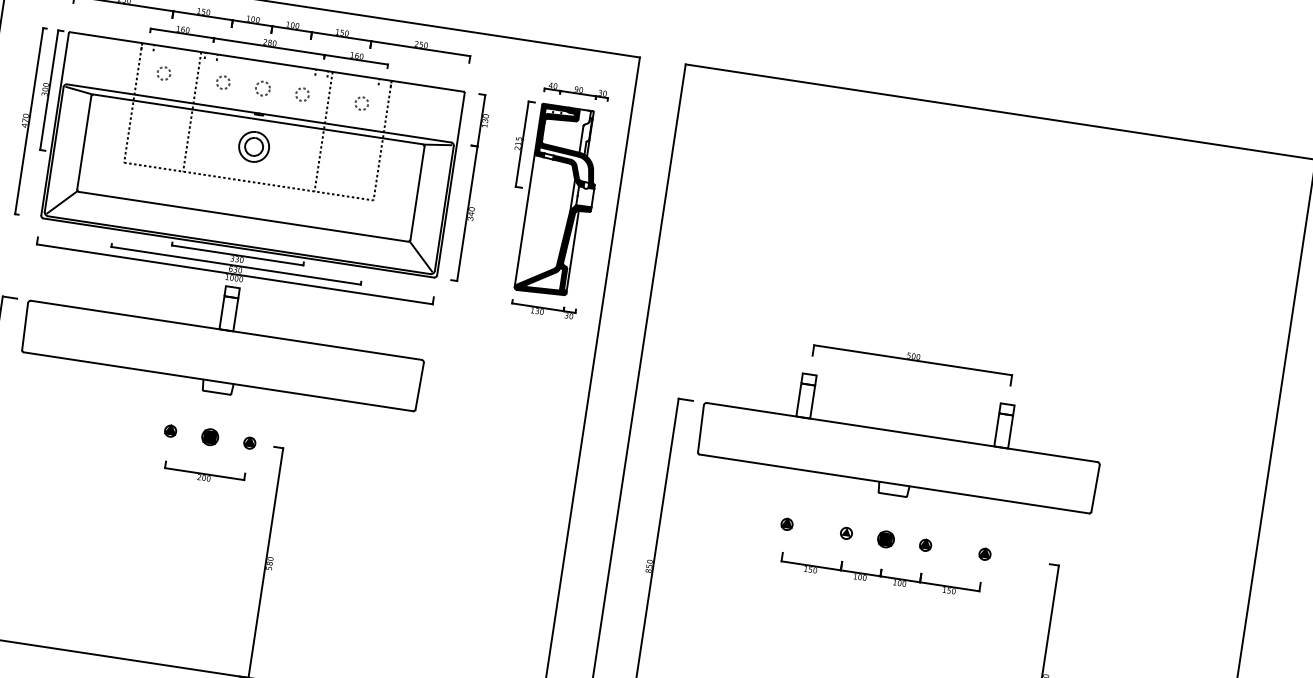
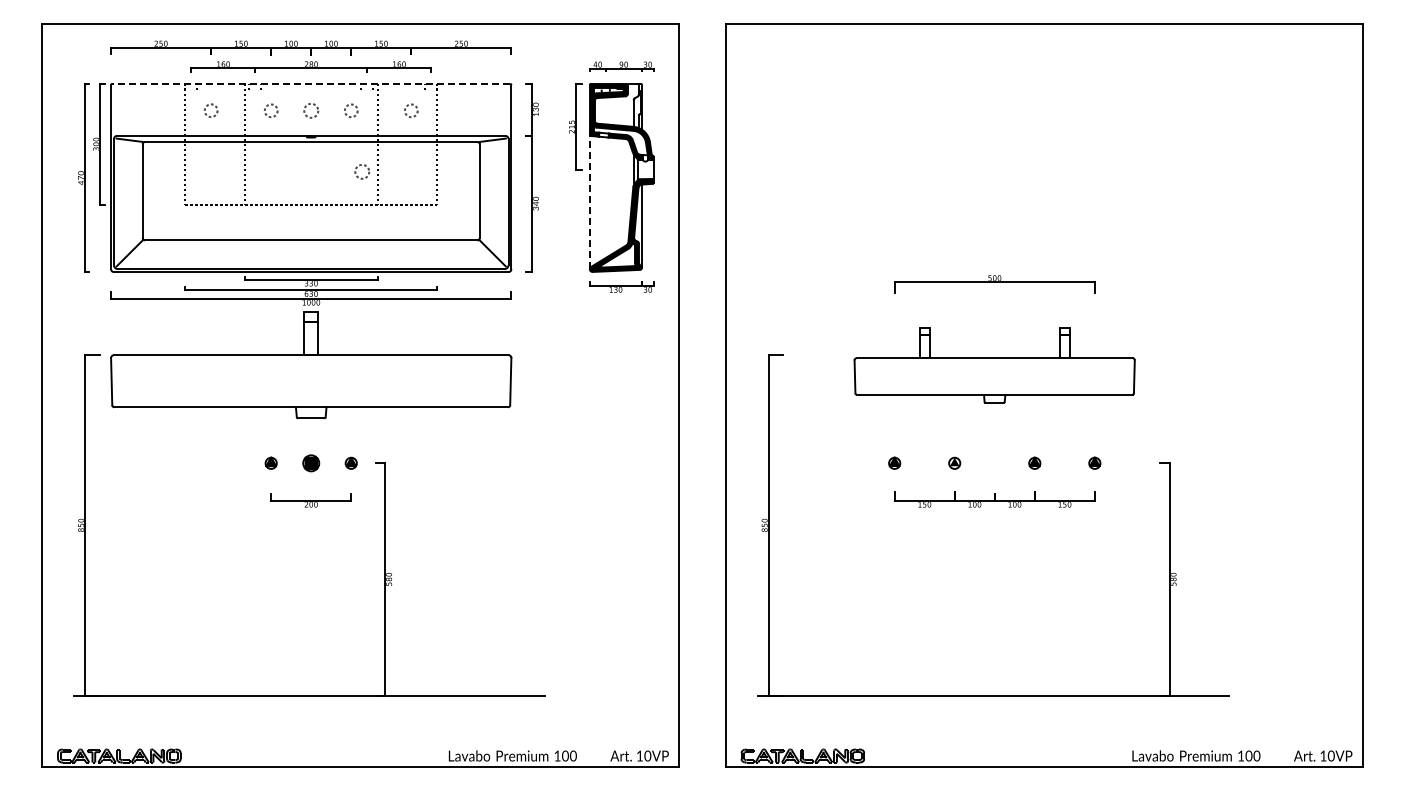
line: (267, 61) -> (311, 83), solid -> dashed
part: (254, 146) -> (311, 169), removed
circle: (304, 156) -> (362, 171), added
line: (524, 219) -> (589, 201), solid -> dashed
part: (900, 442) -> (994, 365), size x0.7
part: (885, 539) -> (994, 463), removed

